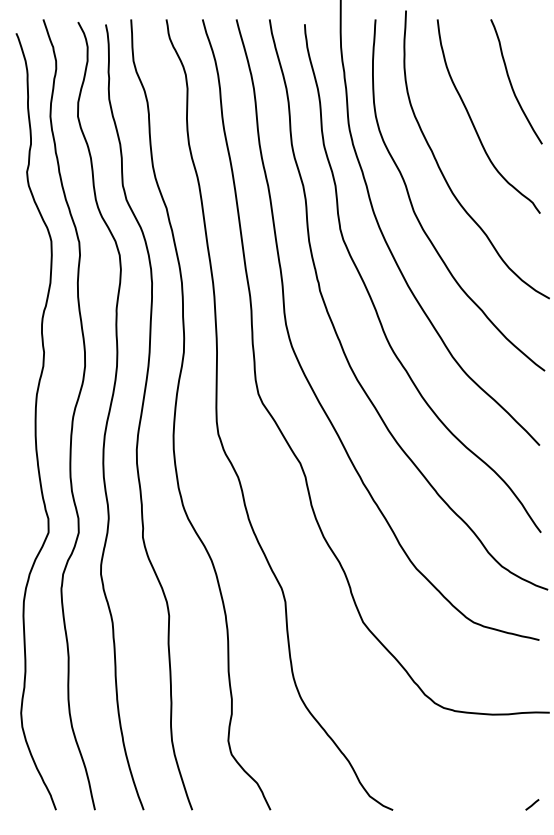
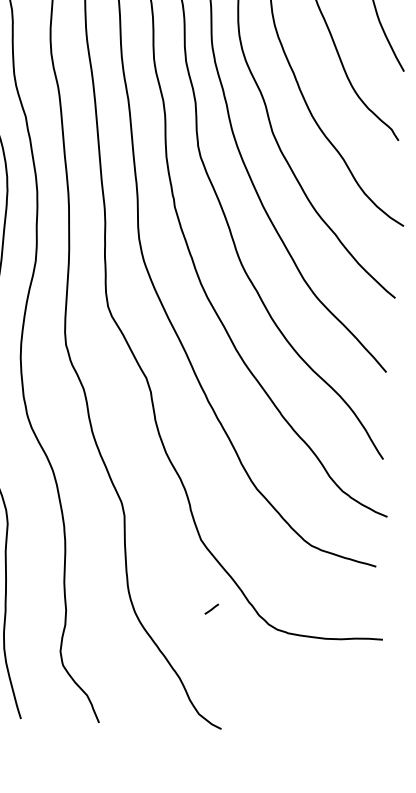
line: (532, 804) -> (211, 608), moved

